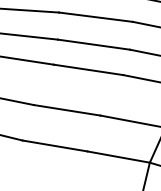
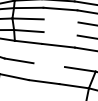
line: (94, 16) -> (60, 20), removed
line: (93, 43) -> (60, 33), removed
line: (65, 111) -> (48, 65), removed

